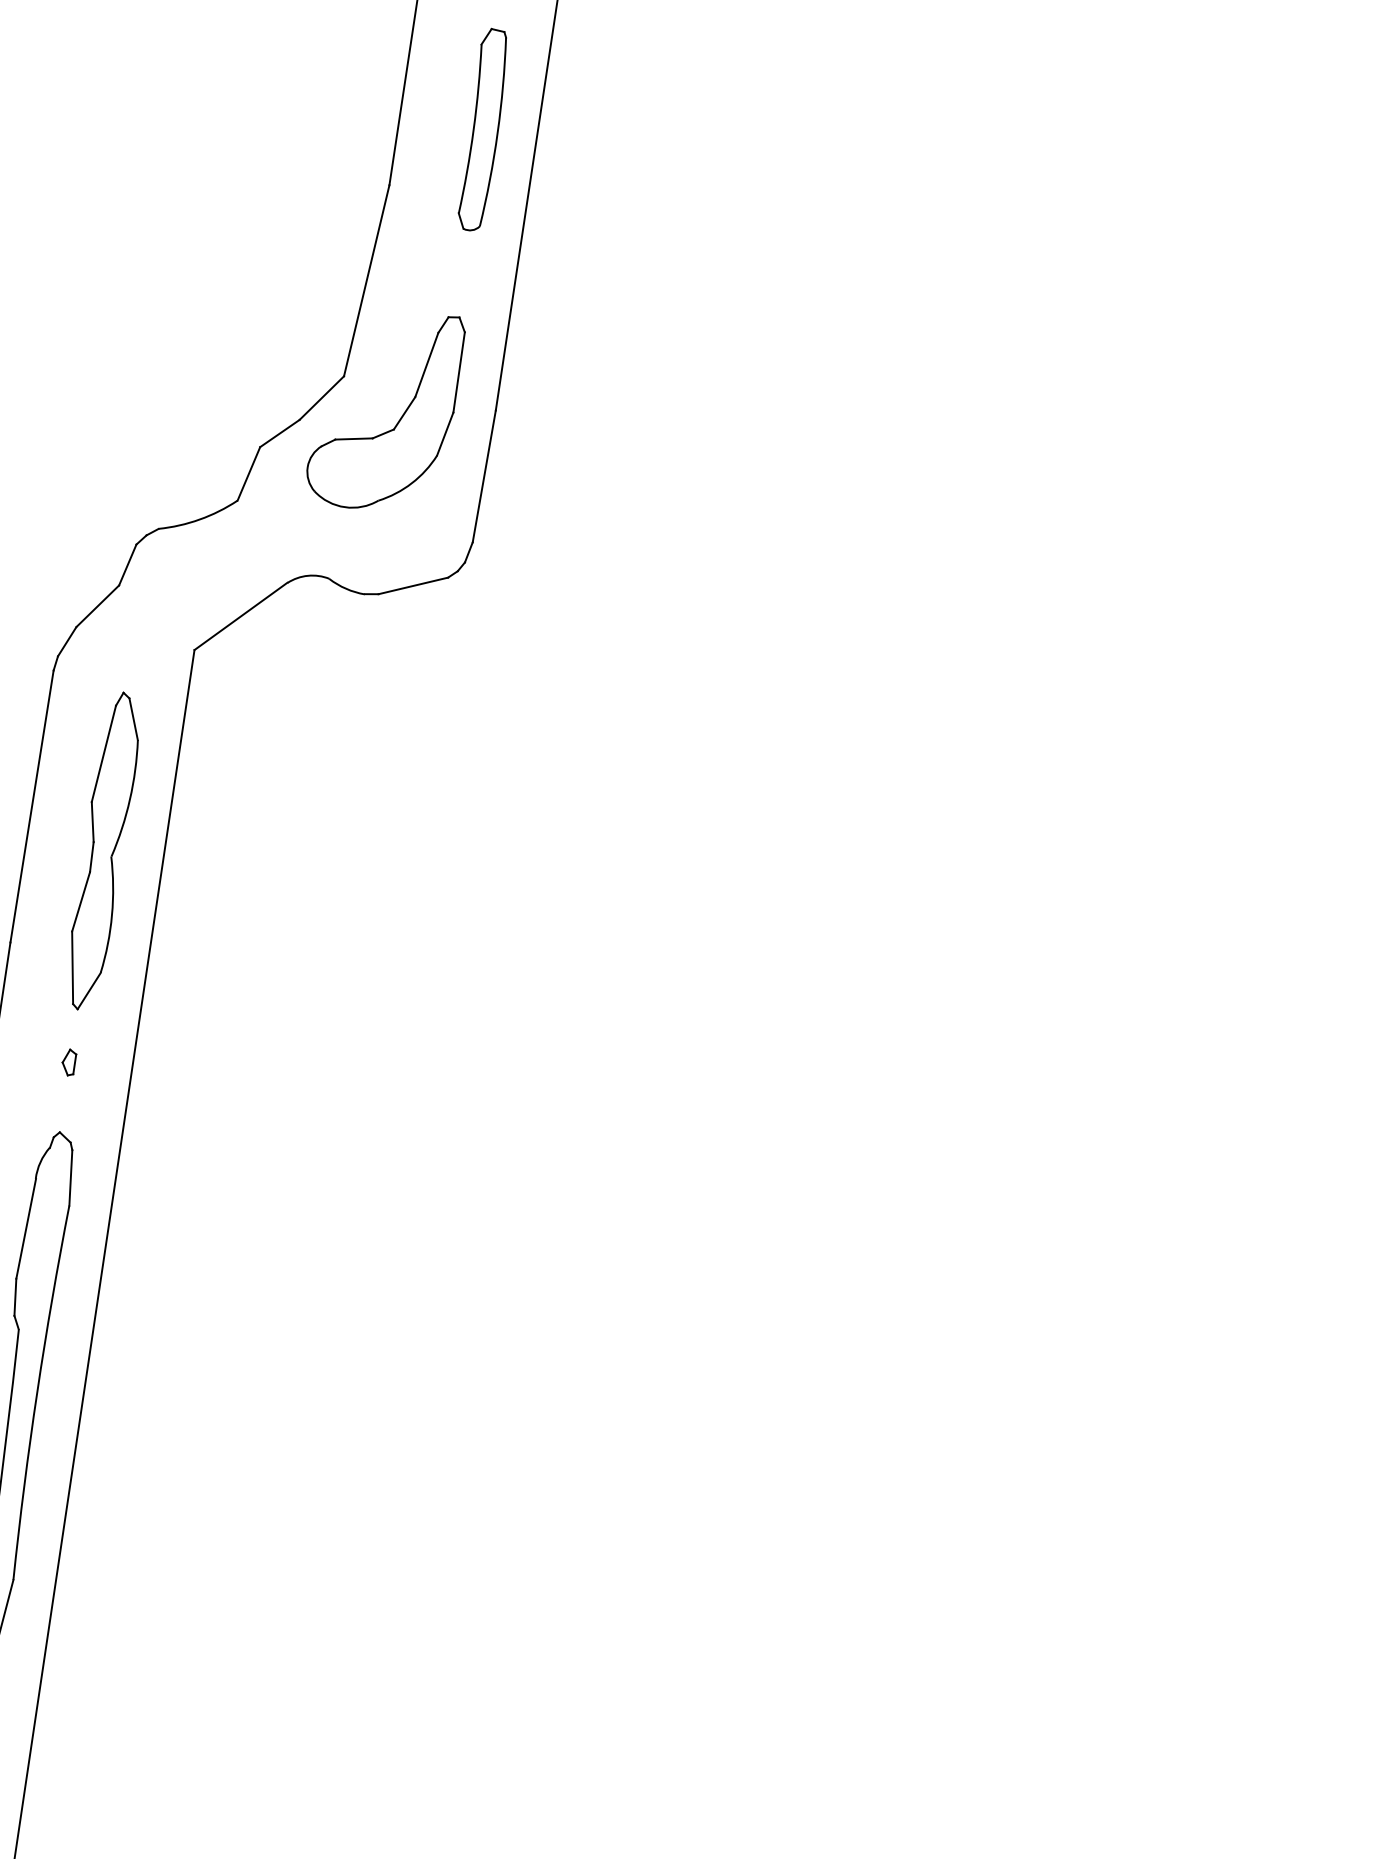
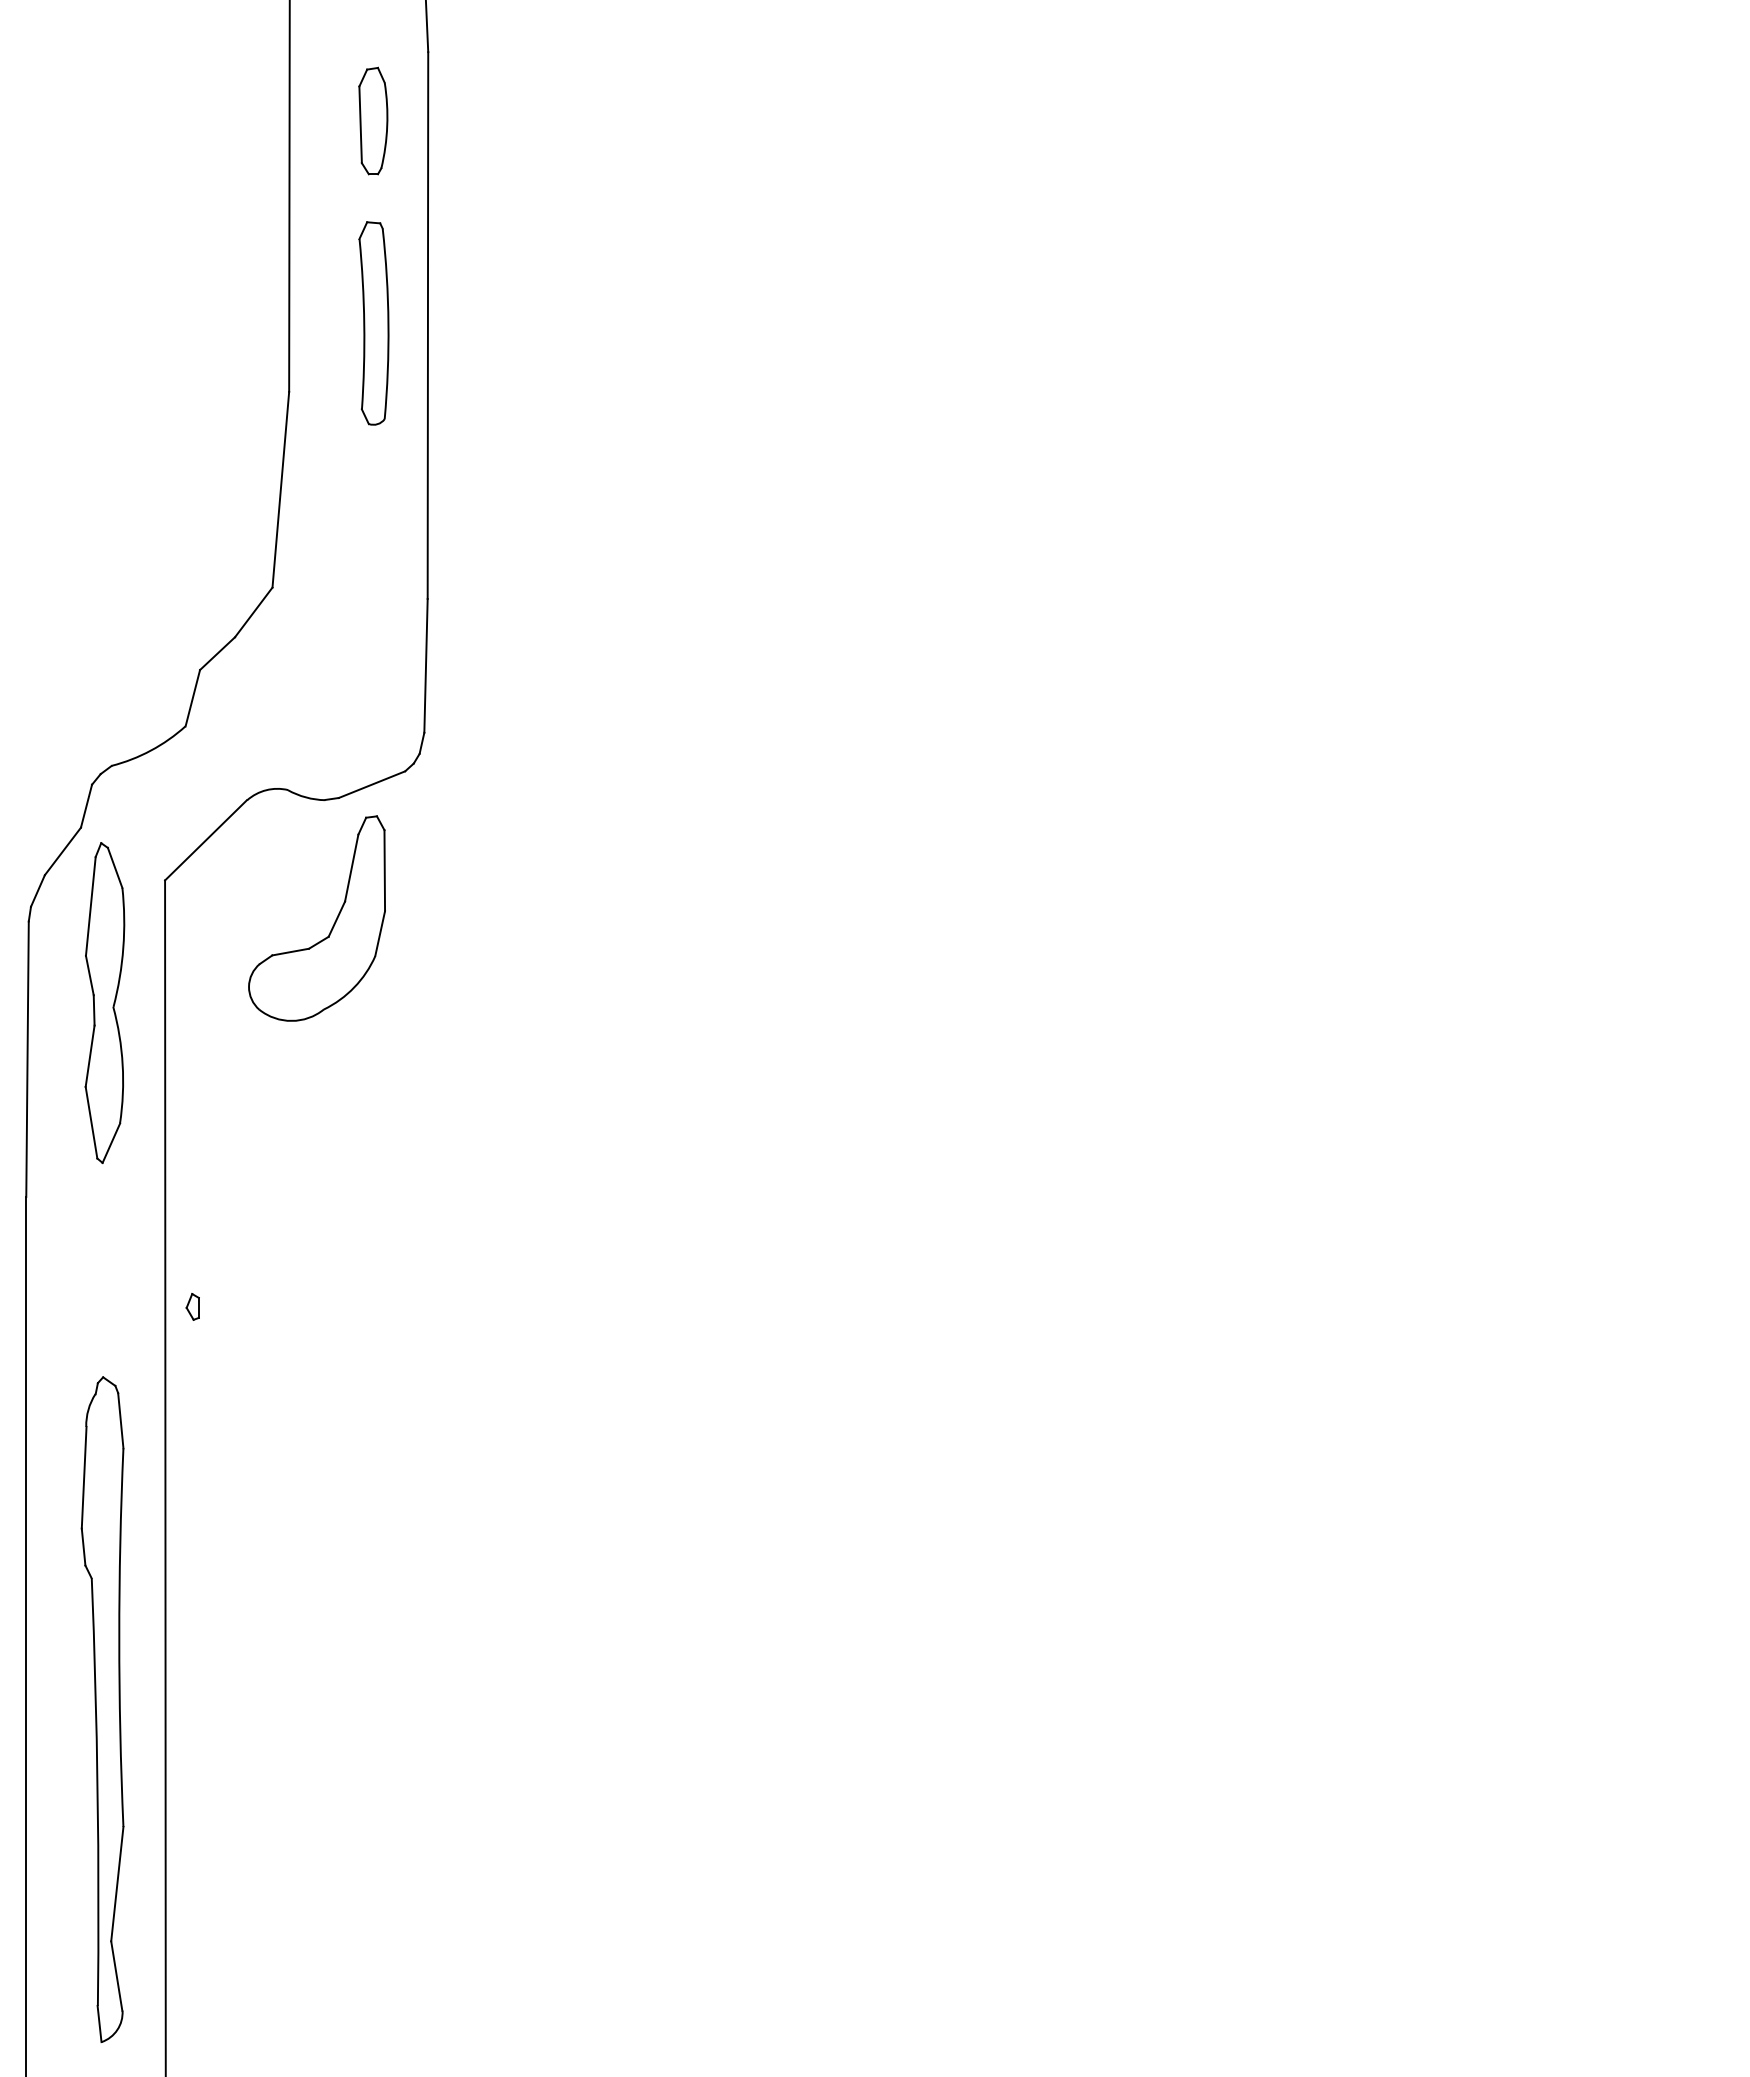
part: (399, 418) -> (332, 925), moved
part: (103, 851) -> (104, 1003), moved
part: (68, 1062) -> (192, 1306), moved

